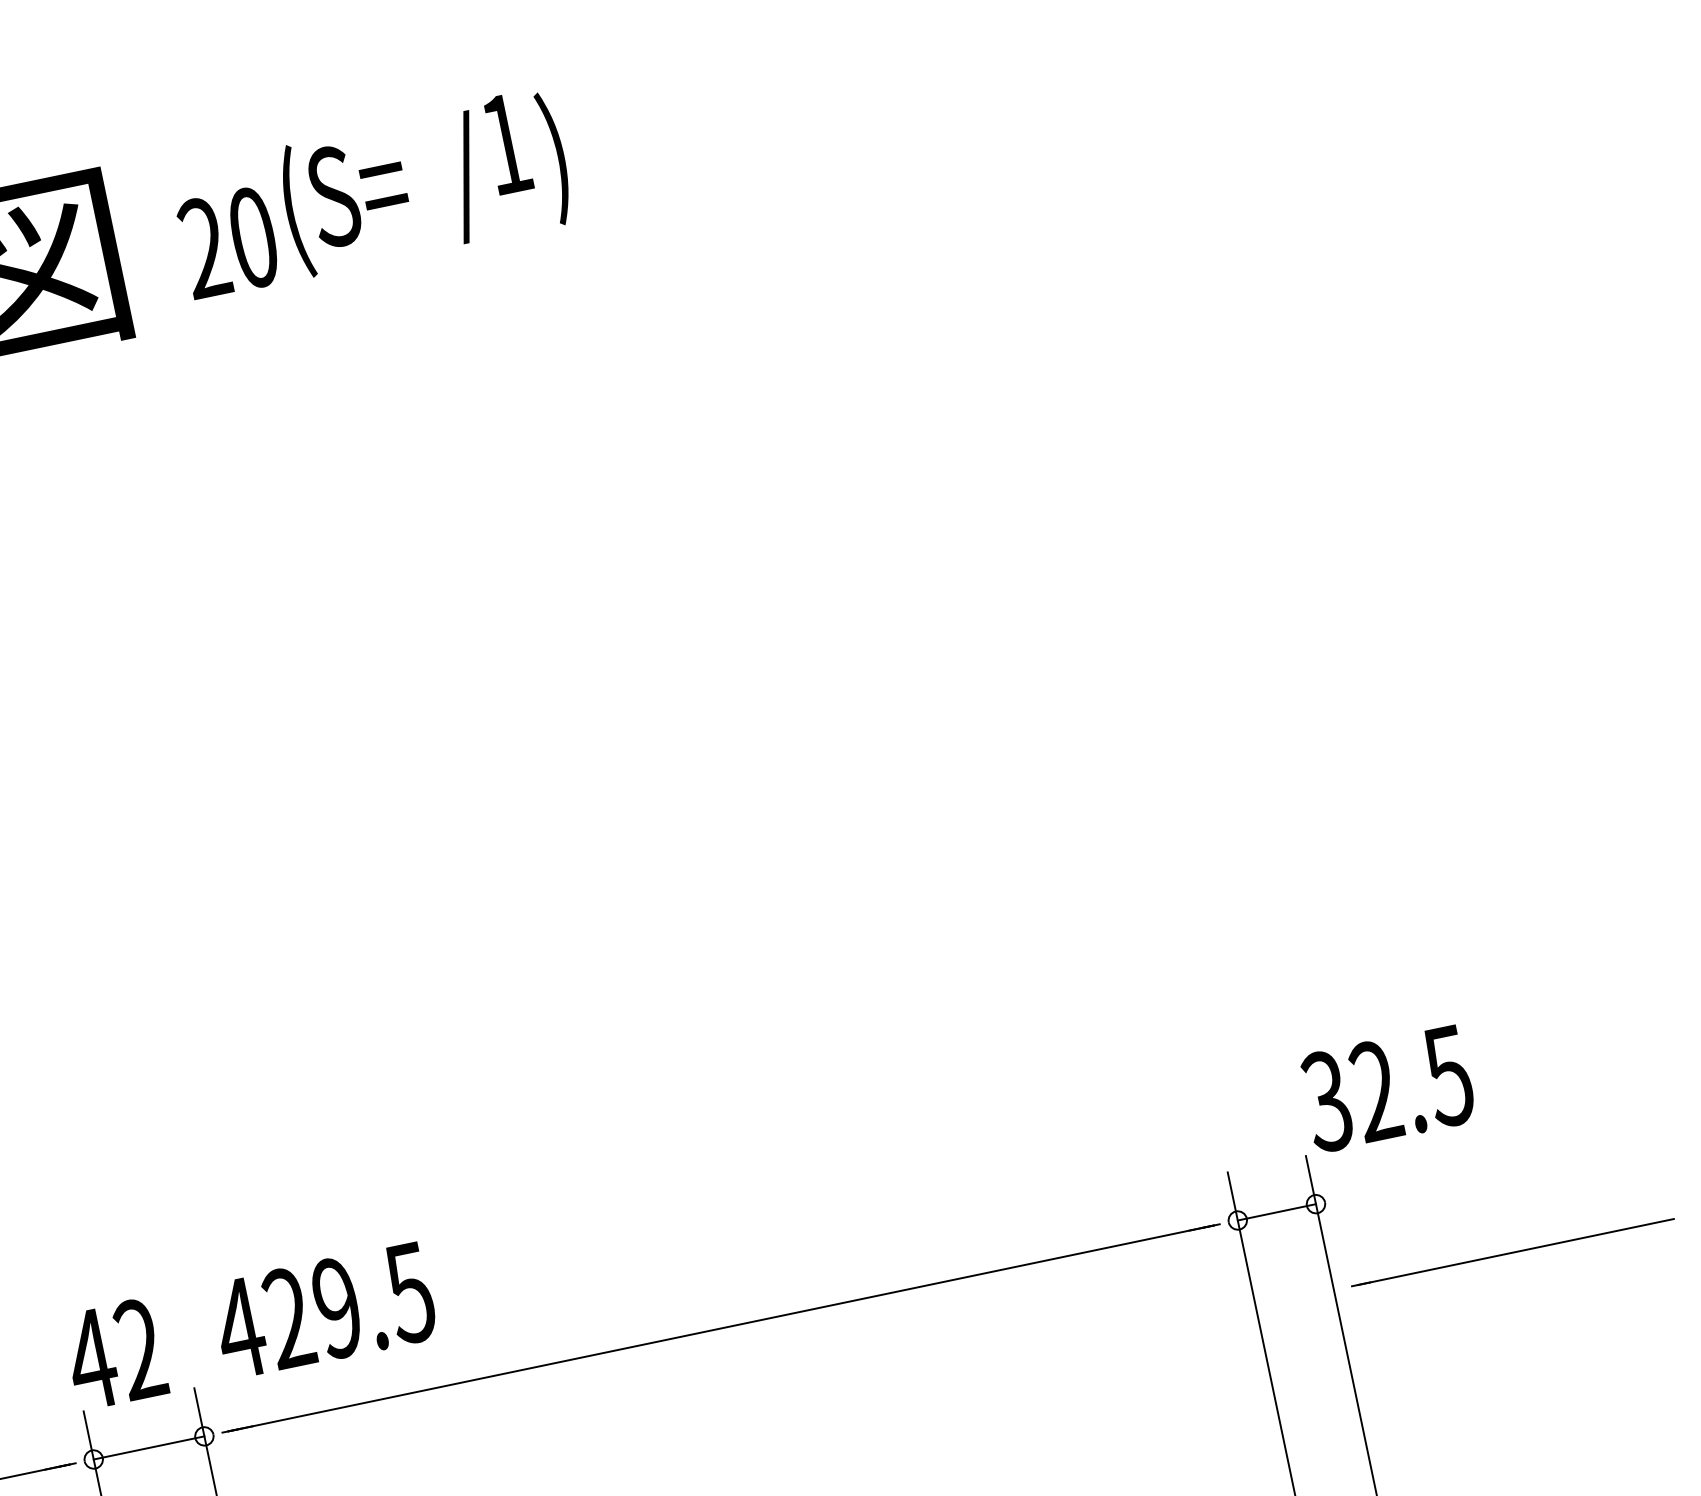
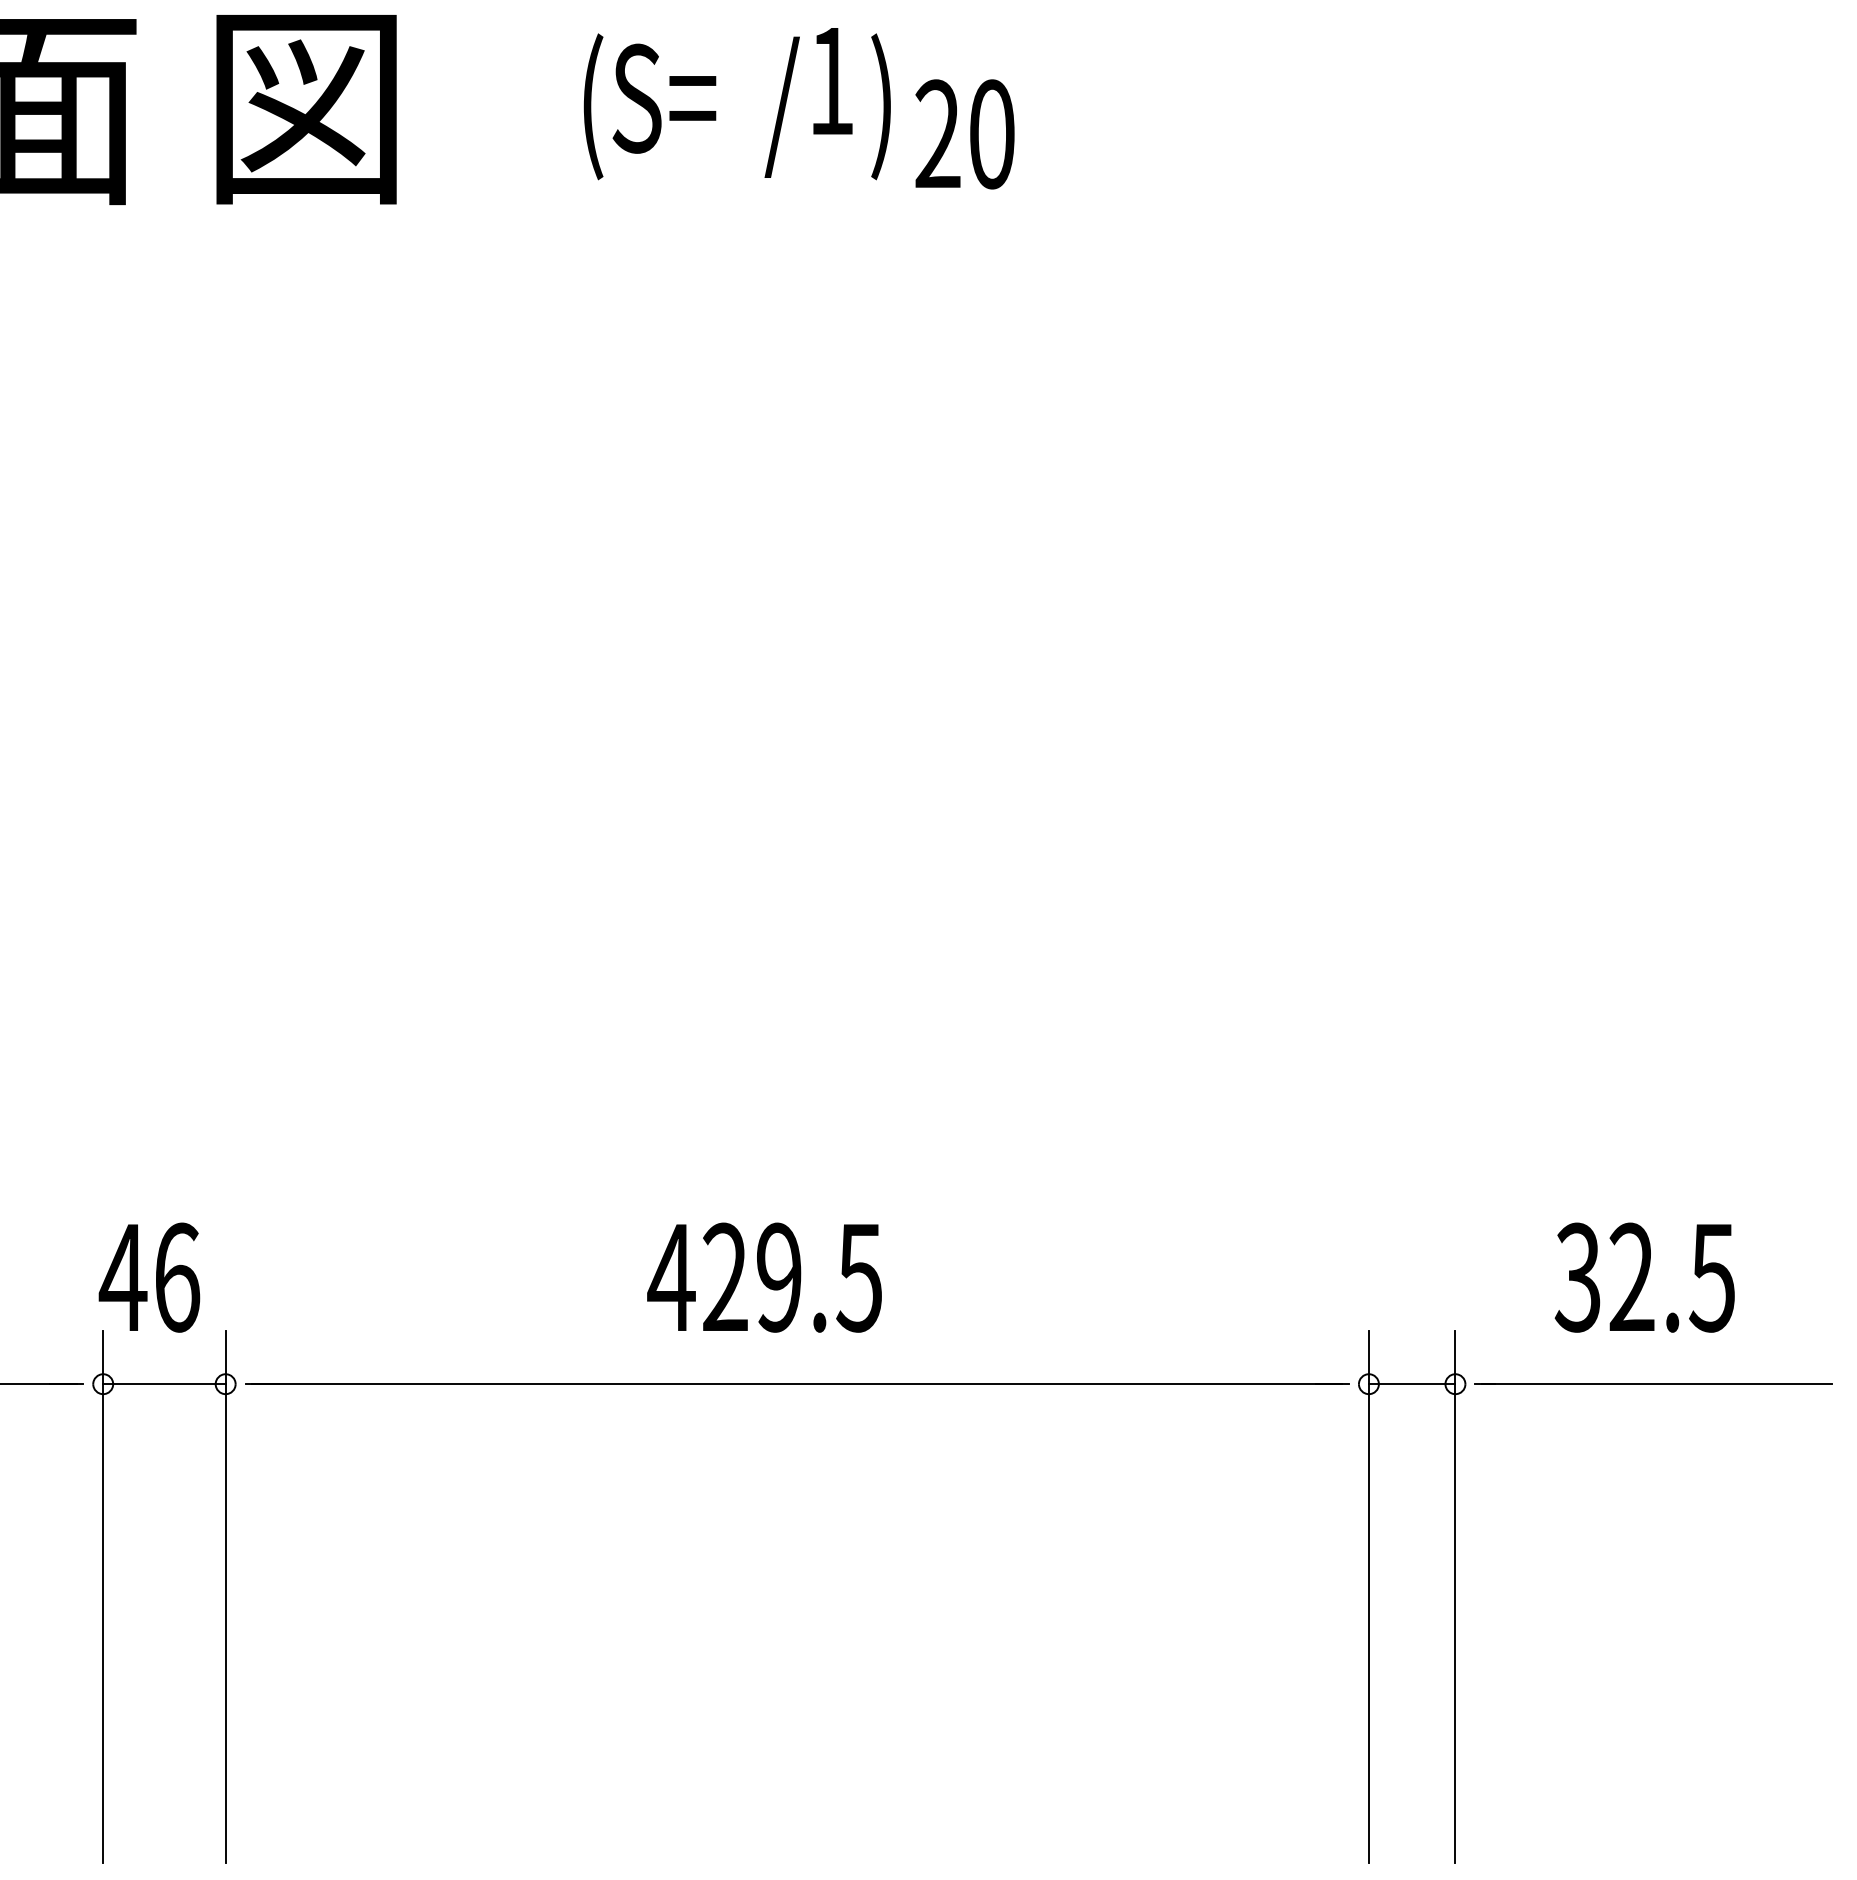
text: (228, 243) -> (964, 134), moved
text: (1387, 1088) -> (1644, 1277), moved
line: (1512, 1252) -> (1653, 1383), moved
text: (324, 1310) -> (764, 1277), moved
text: (140, 1349) -> (177, 1277), 42 -> 46

